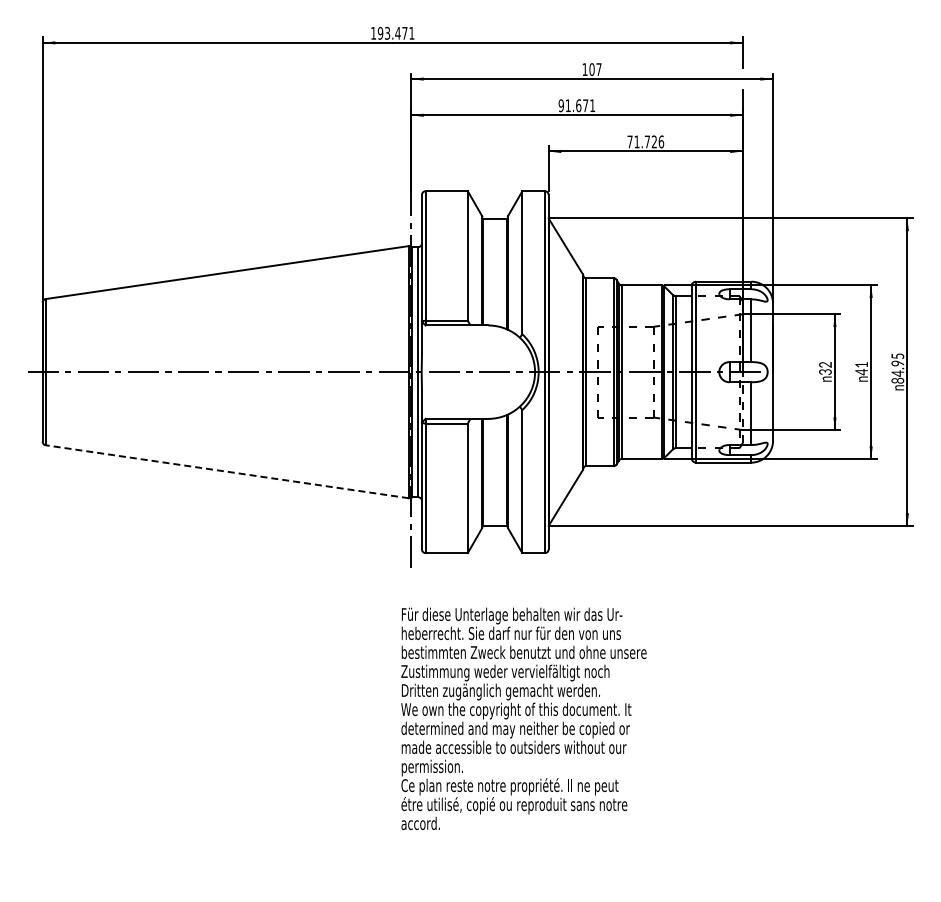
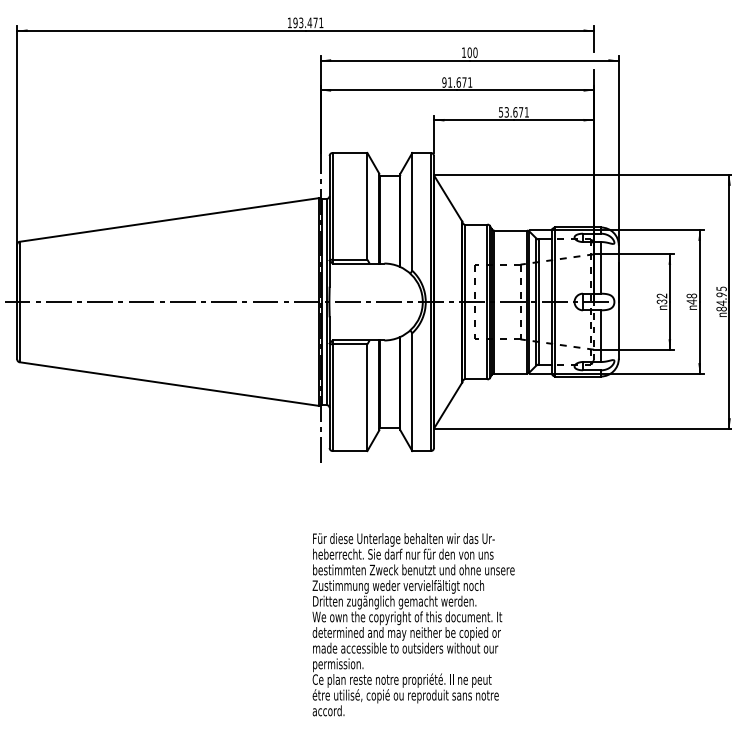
text: (598, 69) -> (475, 52), 107 -> 100
text: (645, 141) -> (513, 111), 71.726 -> 53.671
text: (861, 364) -> (691, 295), 41 -> 48
line: (226, 471) -> (168, 383), dashed -> solid
text: (523, 718) -> (413, 624), moved

